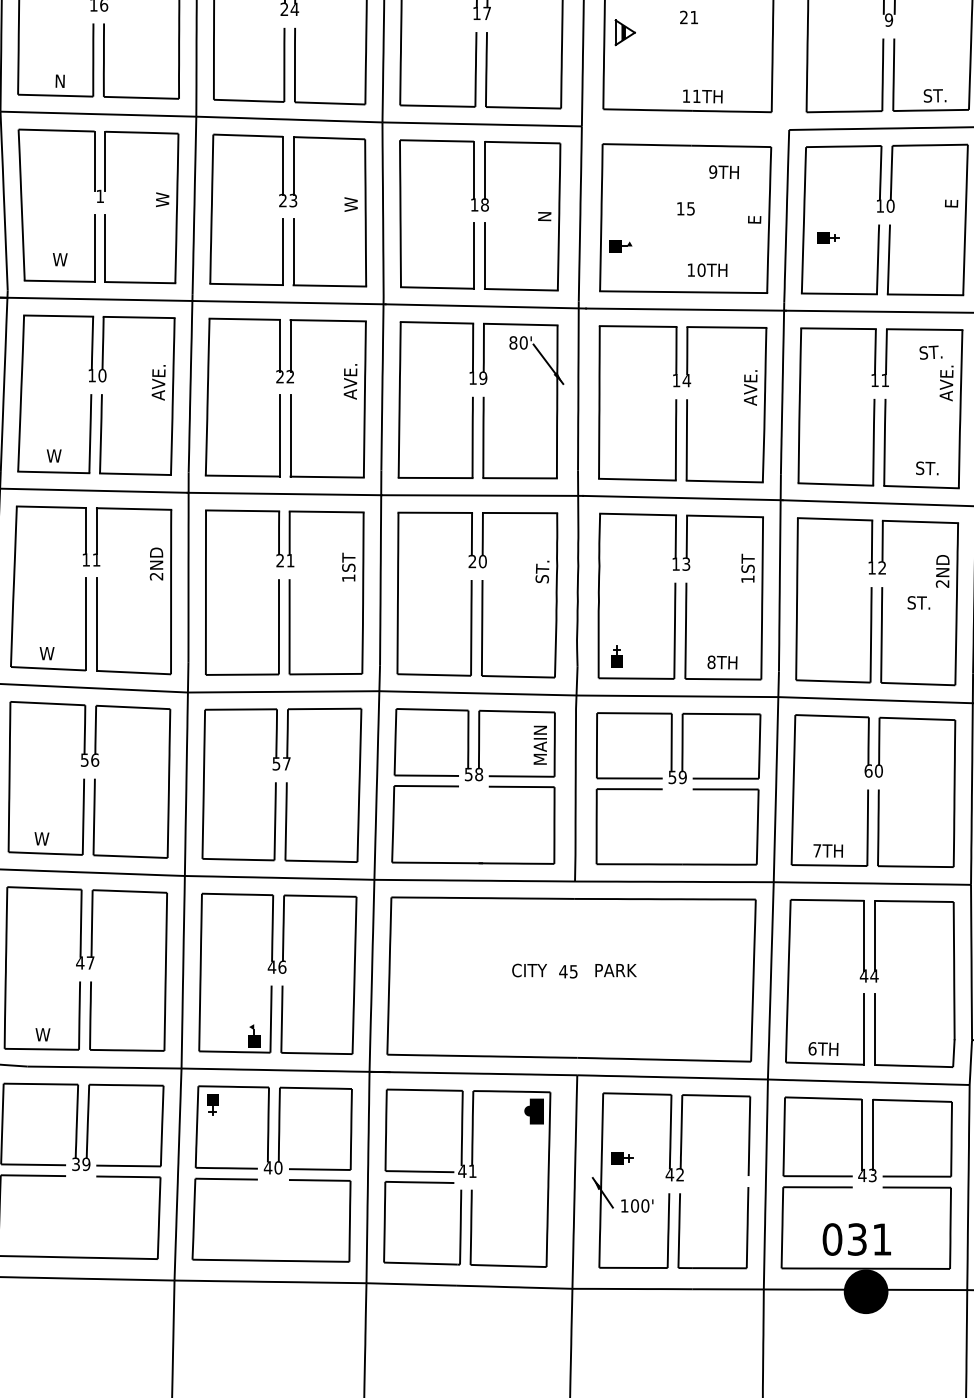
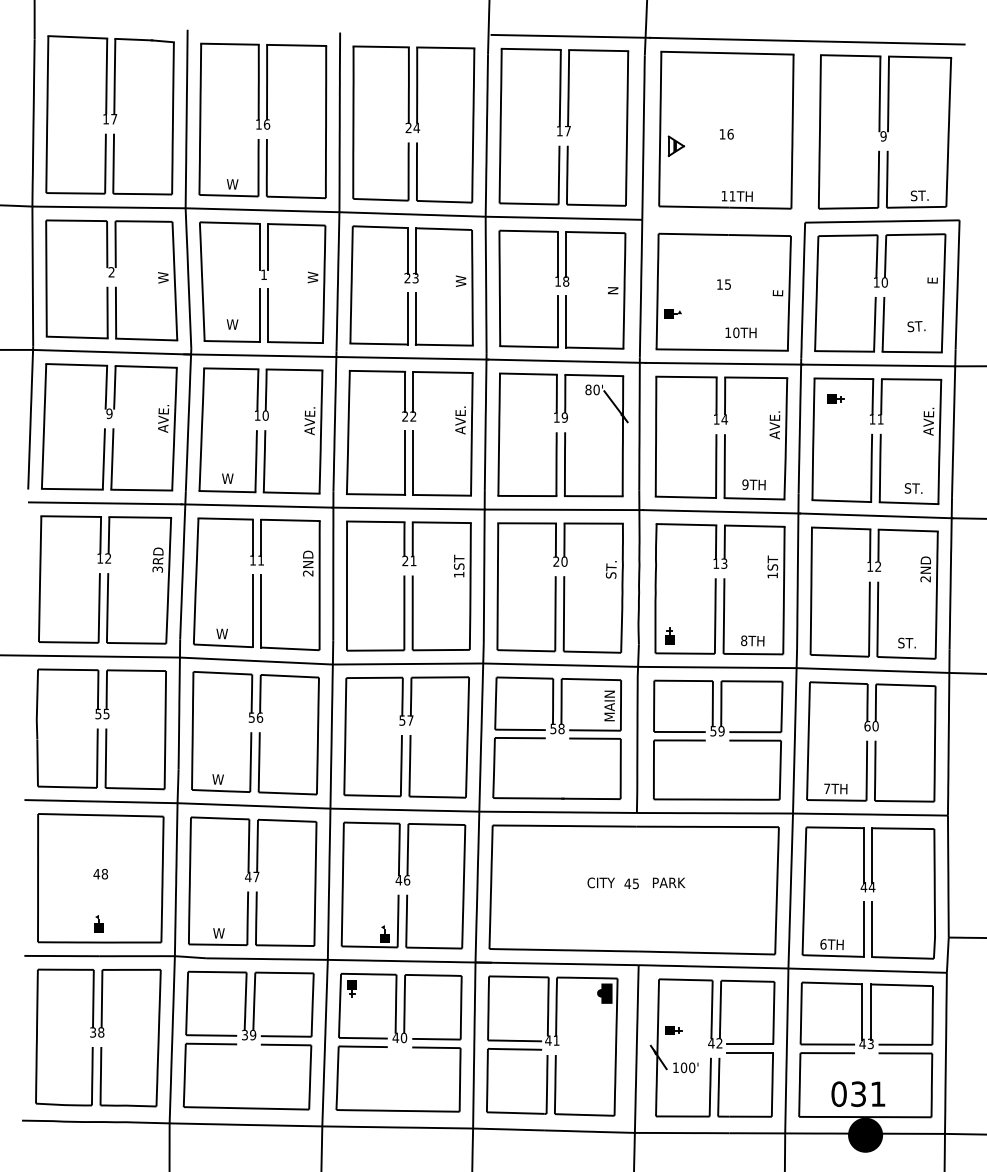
text: (689, 17) -> (726, 134), 21 -> 16
text: (60, 81) -> (232, 184), N -> W
text: (723, 171) -> (753, 484), moved
part: (827, 236) -> (835, 398), moved
text: (930, 352) -> (916, 326), moved
text: (918, 602) -> (906, 642), moved
line: (719, 1176) -> (750, 1044), added
line: (719, 1186) -> (750, 1052), added

